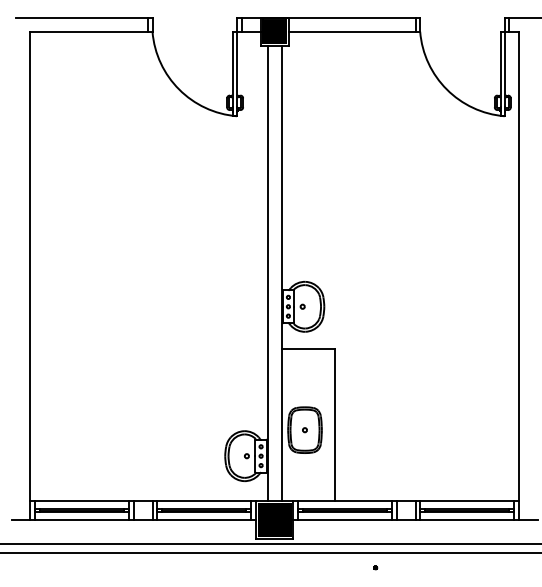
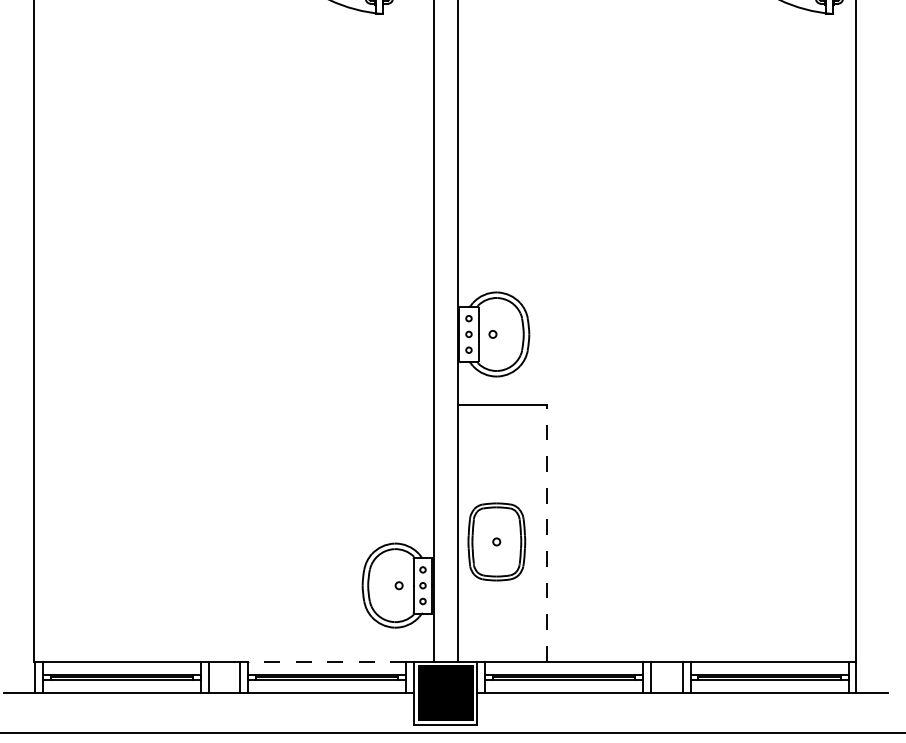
line: (334, 424) -> (546, 532), solid -> dashed
line: (204, 501) -> (327, 661), solid -> dashed

